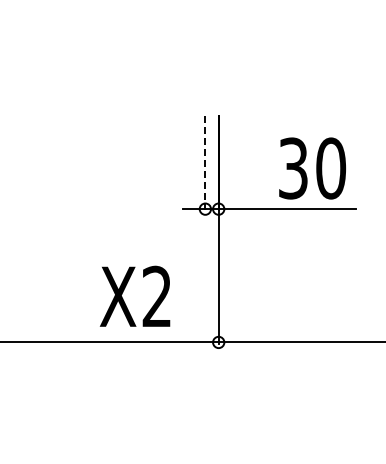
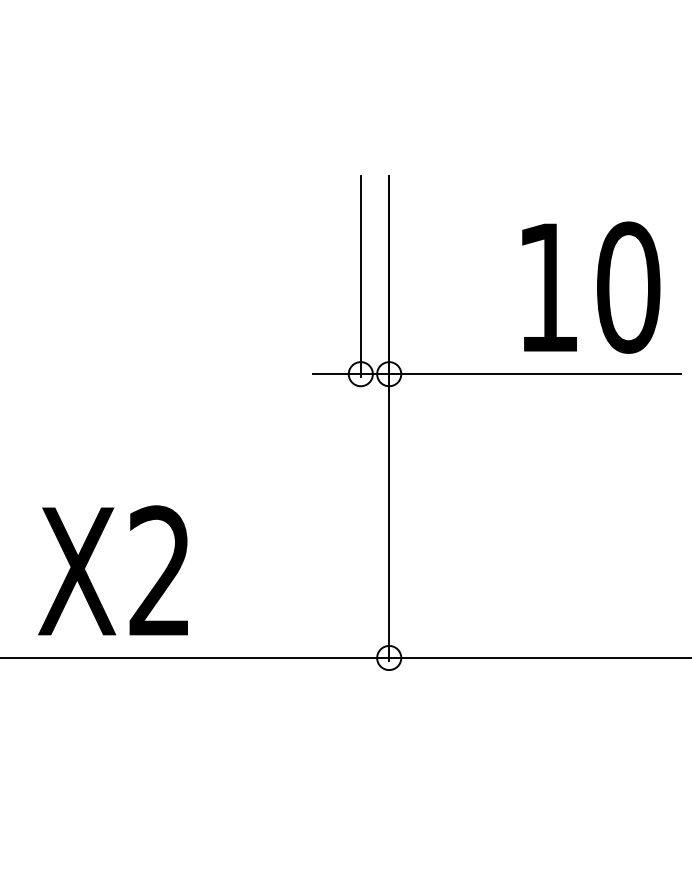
line: (205, 163) -> (361, 276), dashed -> solid
text: (293, 168) -> (548, 287), 30 -> 10
text: (135, 295) -> (114, 568), moved

